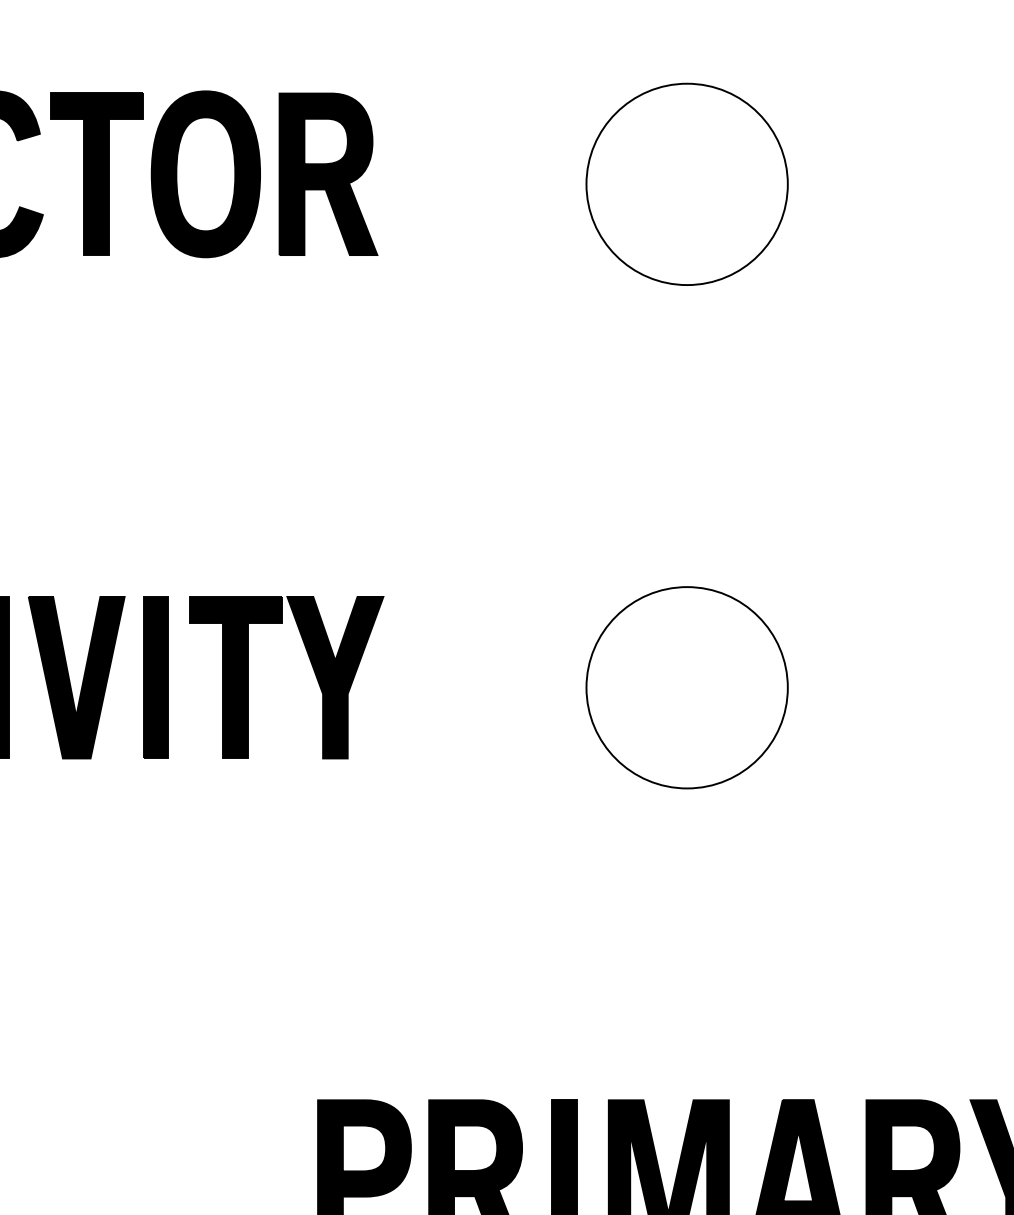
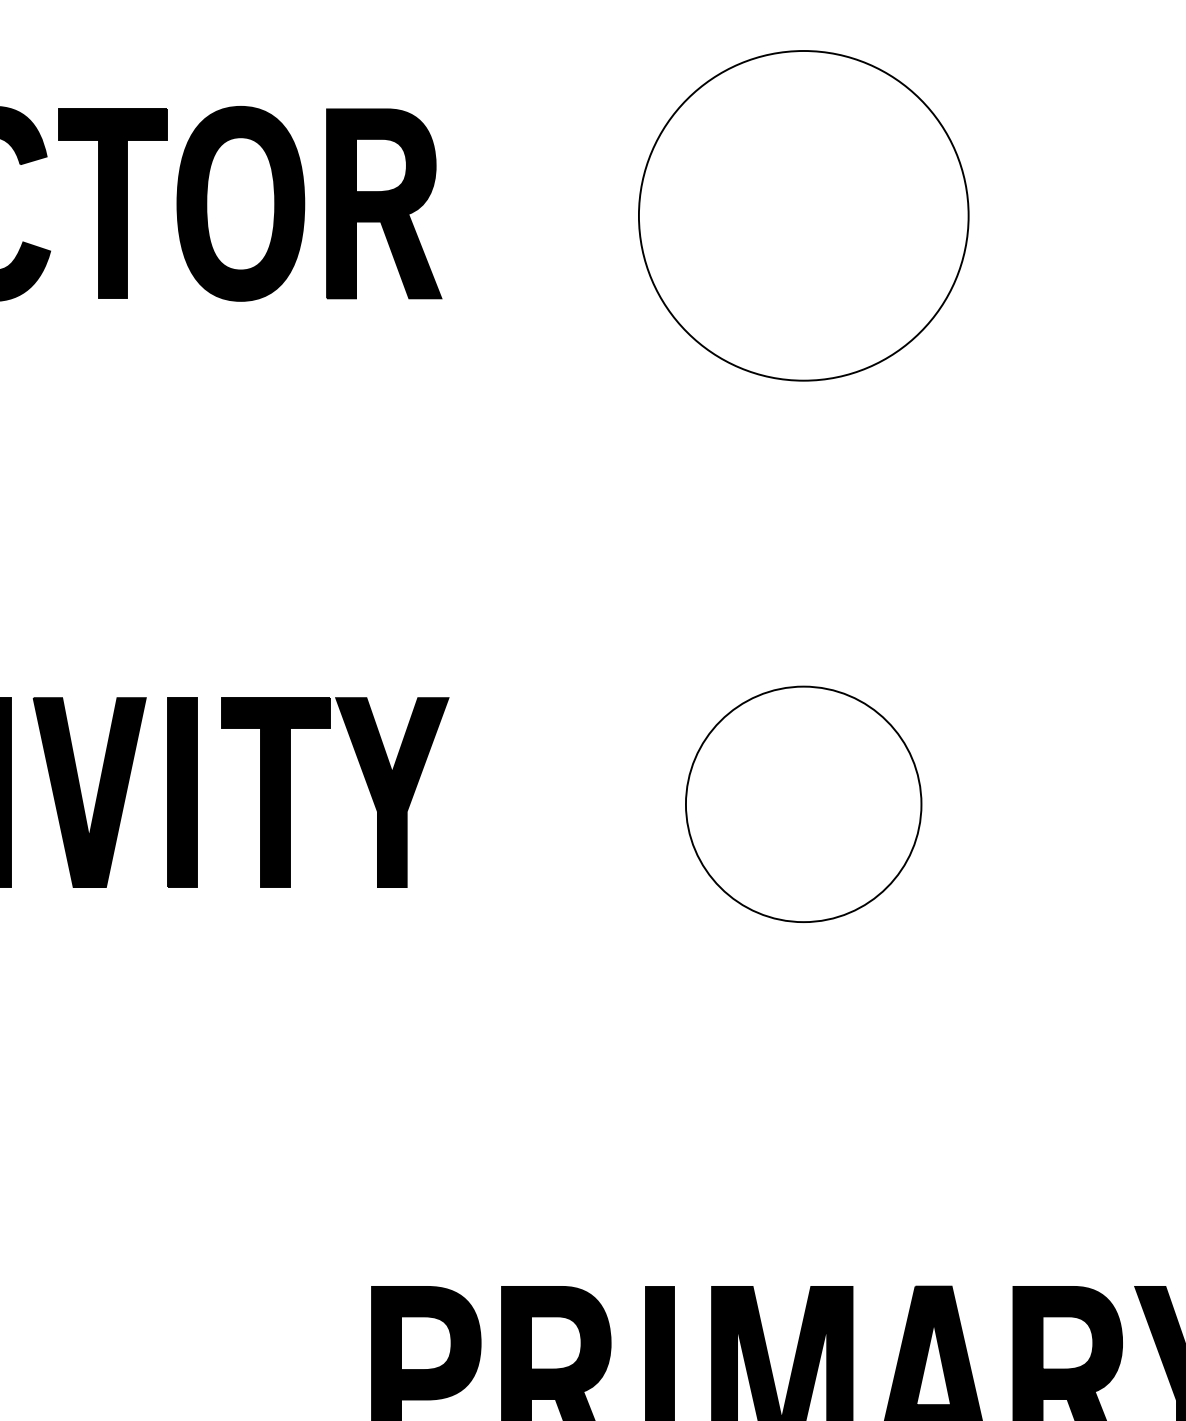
part: (686, 183) -> (802, 214), size x1.4

